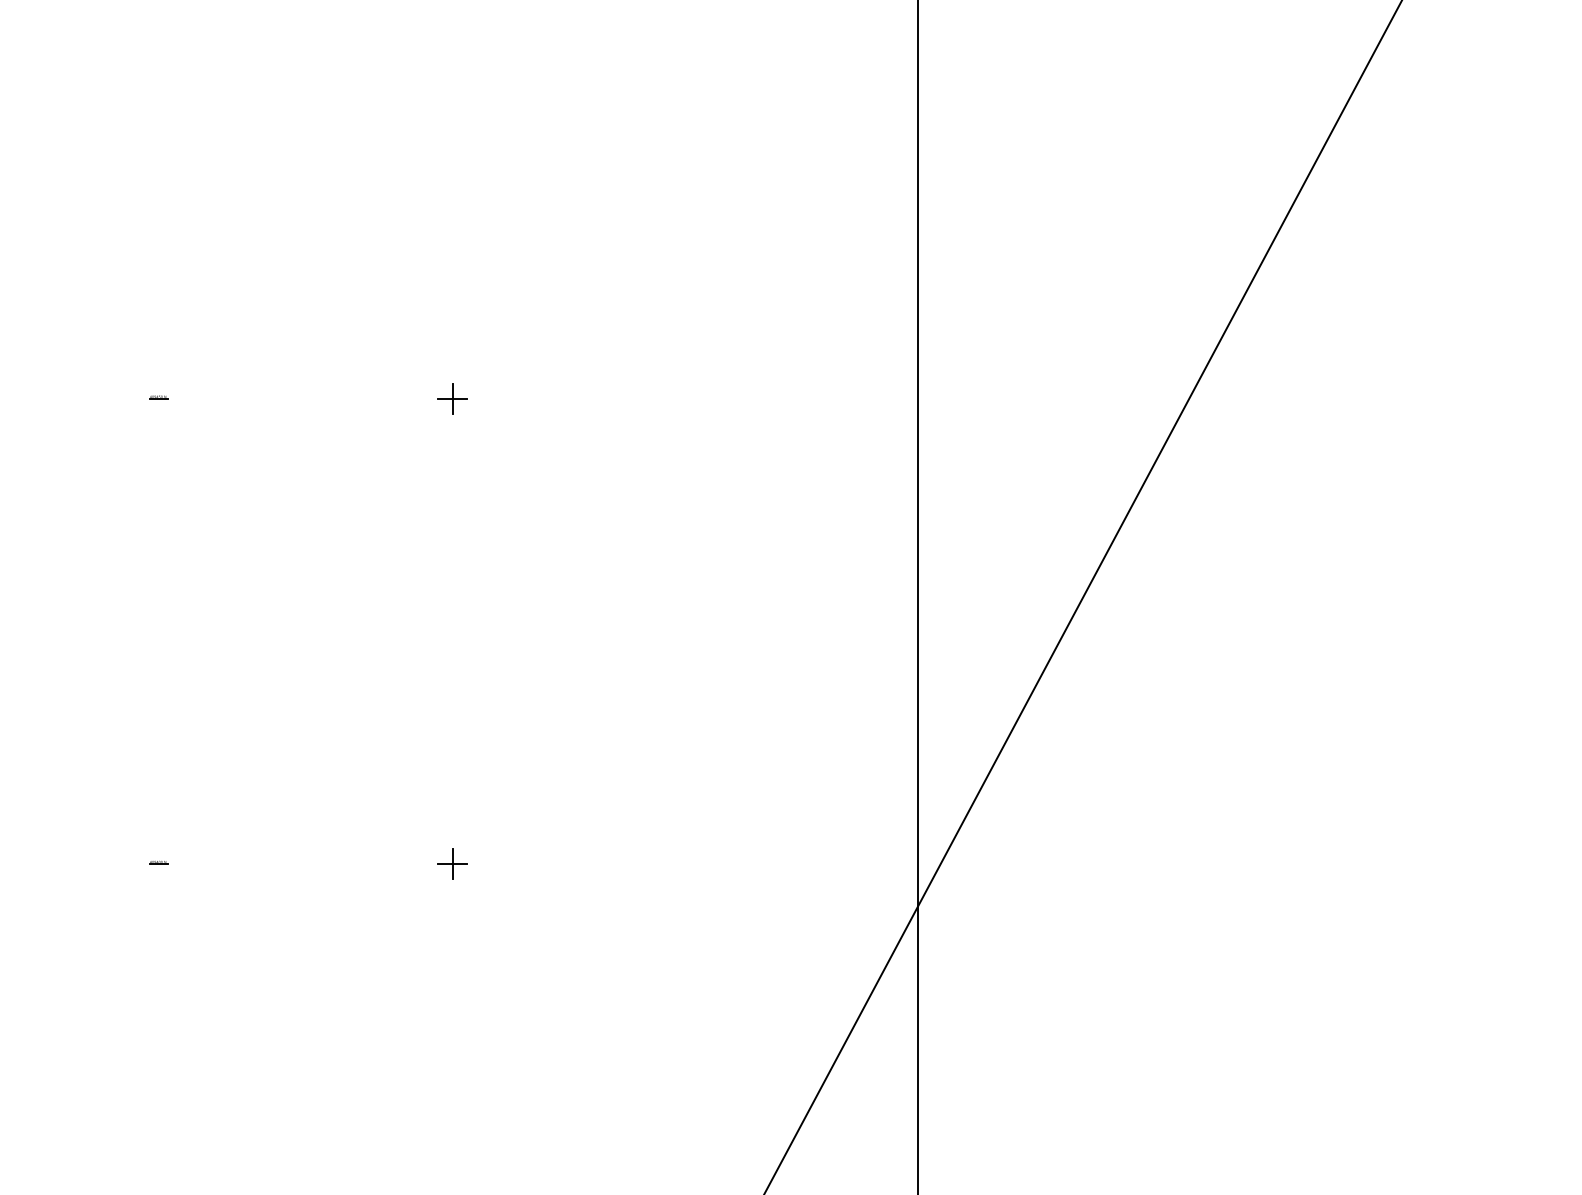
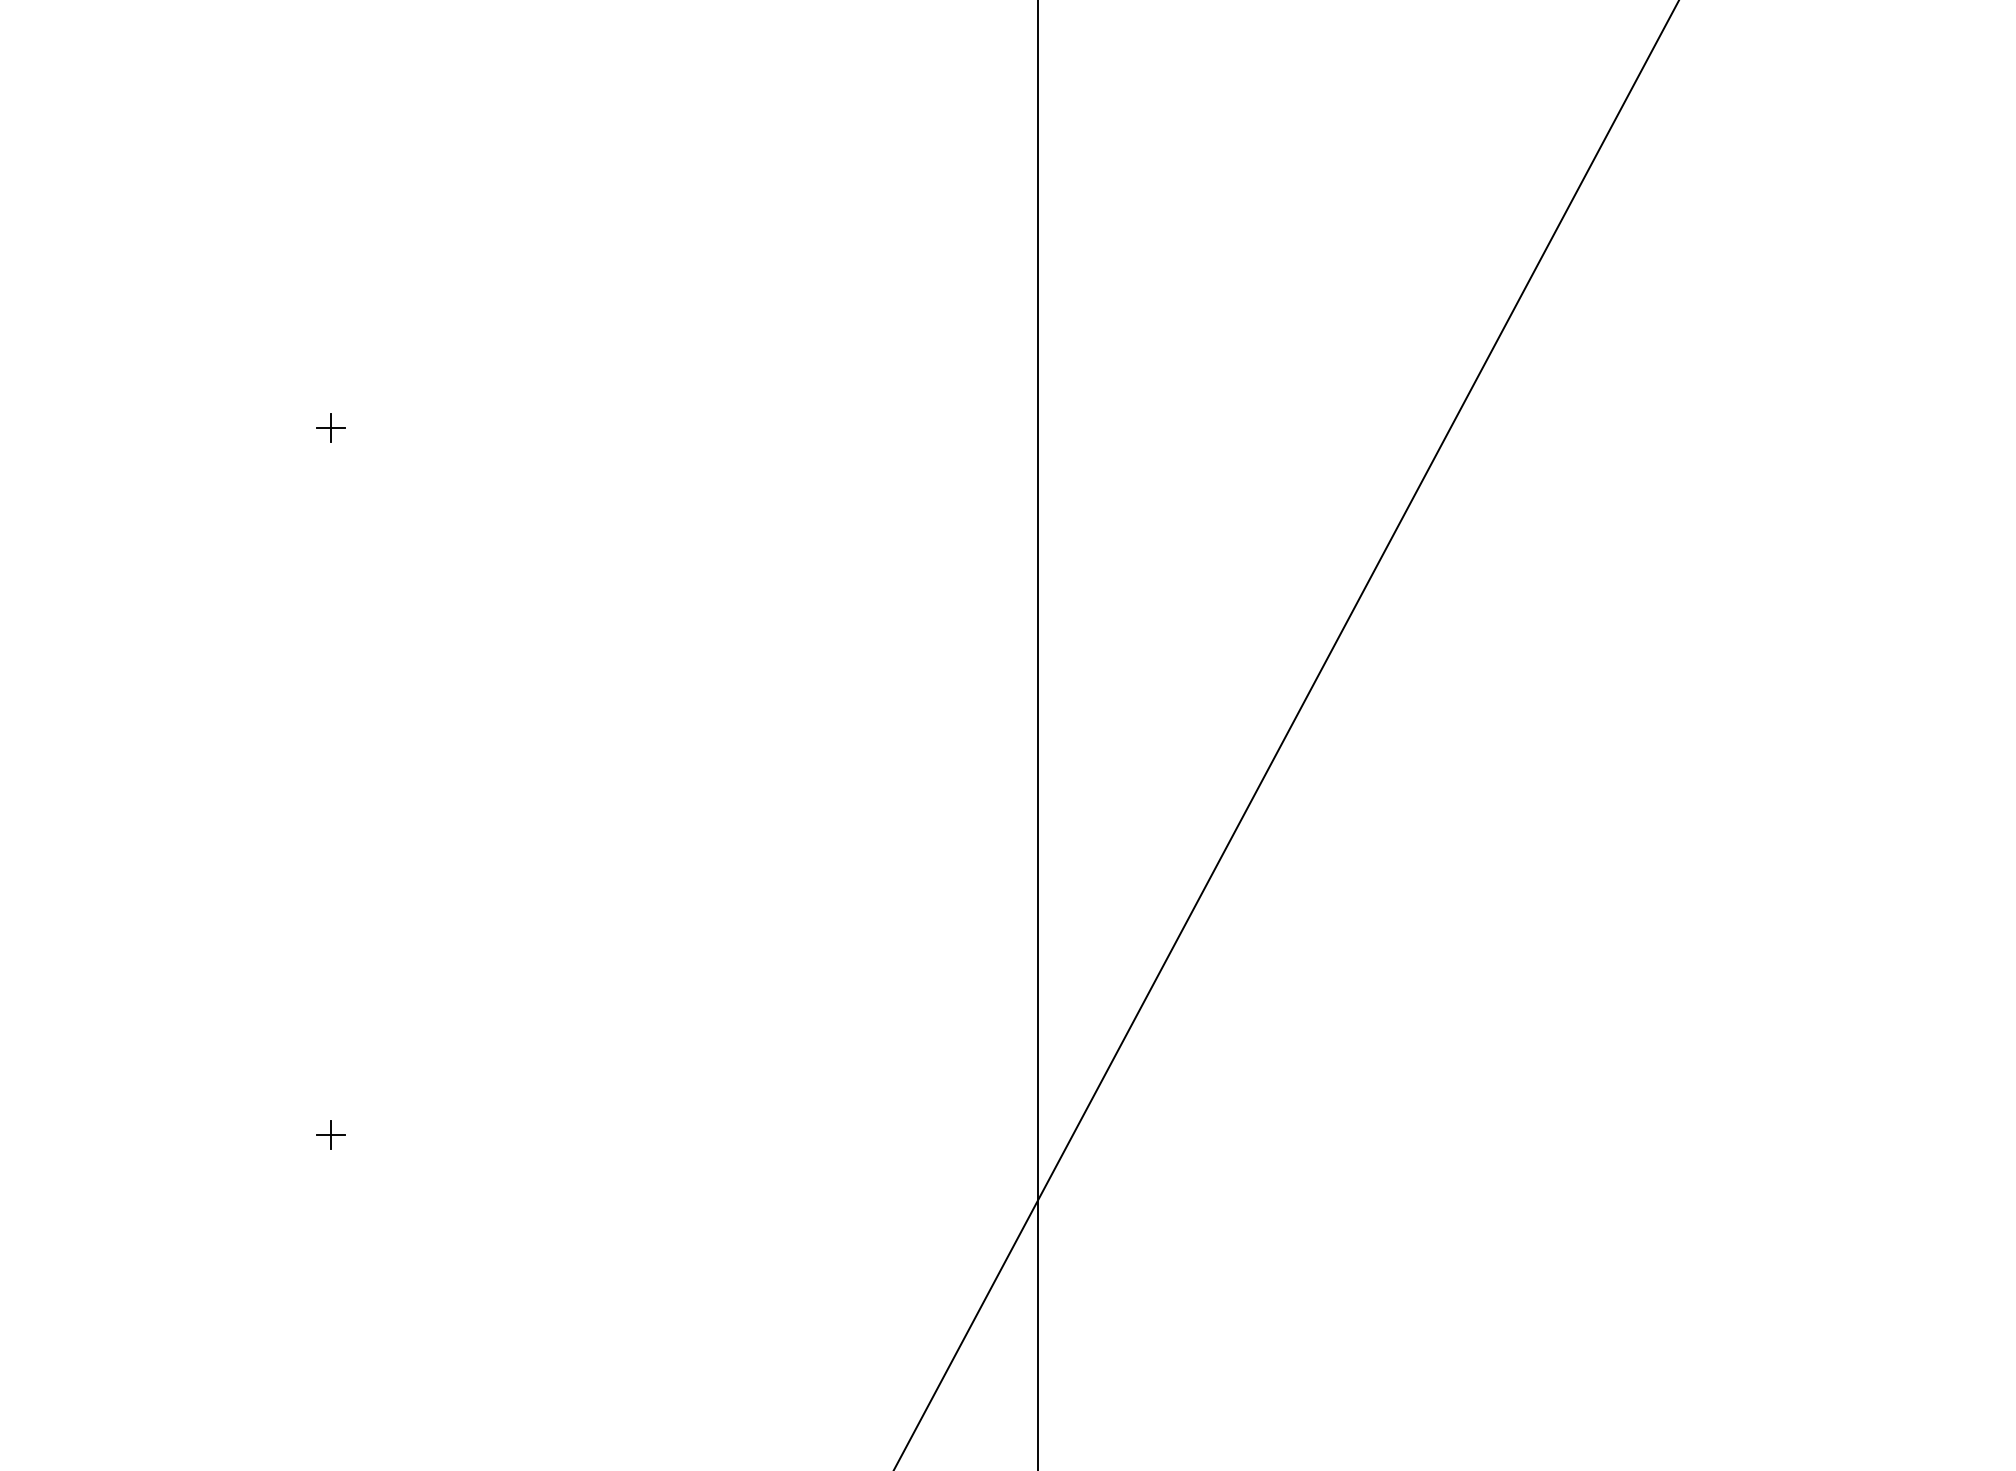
part: (452, 398) -> (330, 426), size x0.62
part: (452, 864) -> (330, 1135), size x0.62

